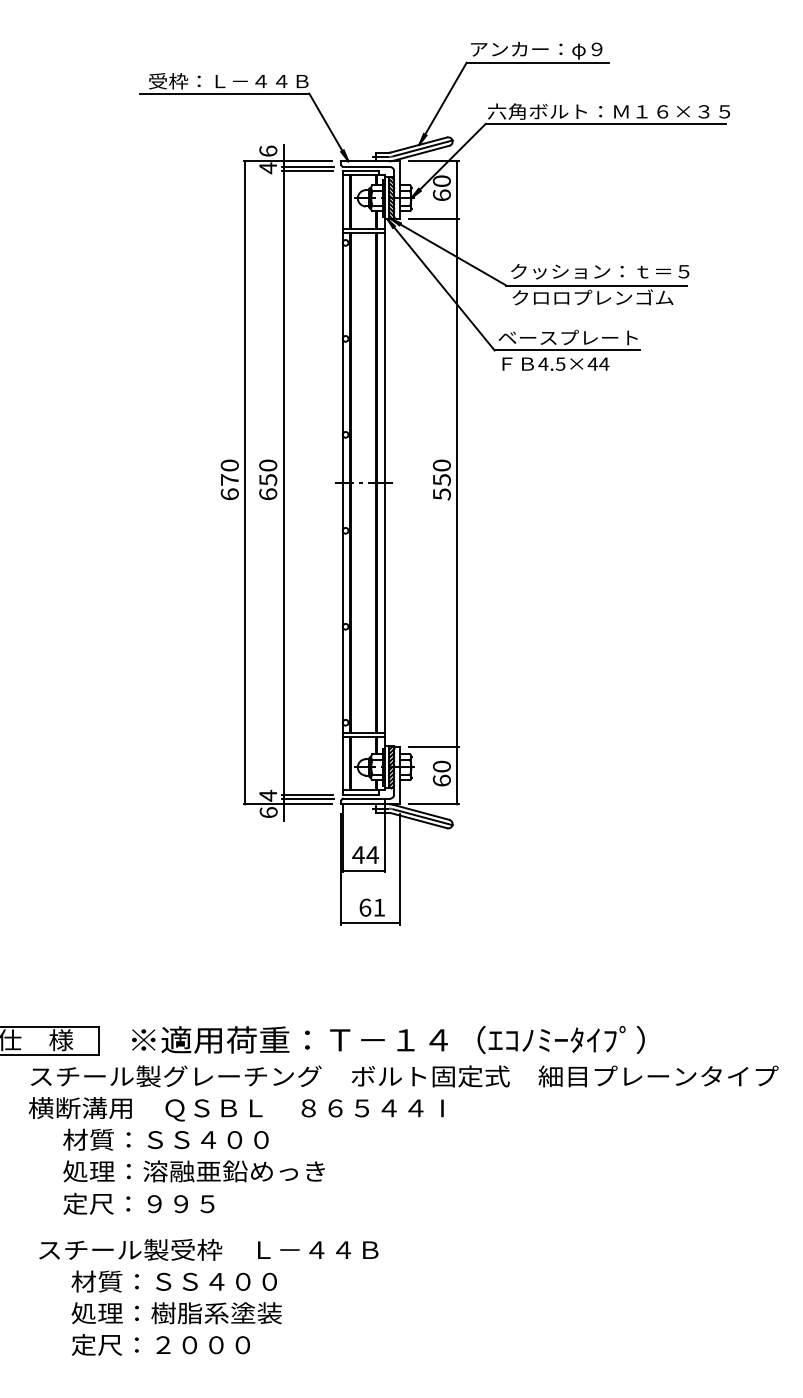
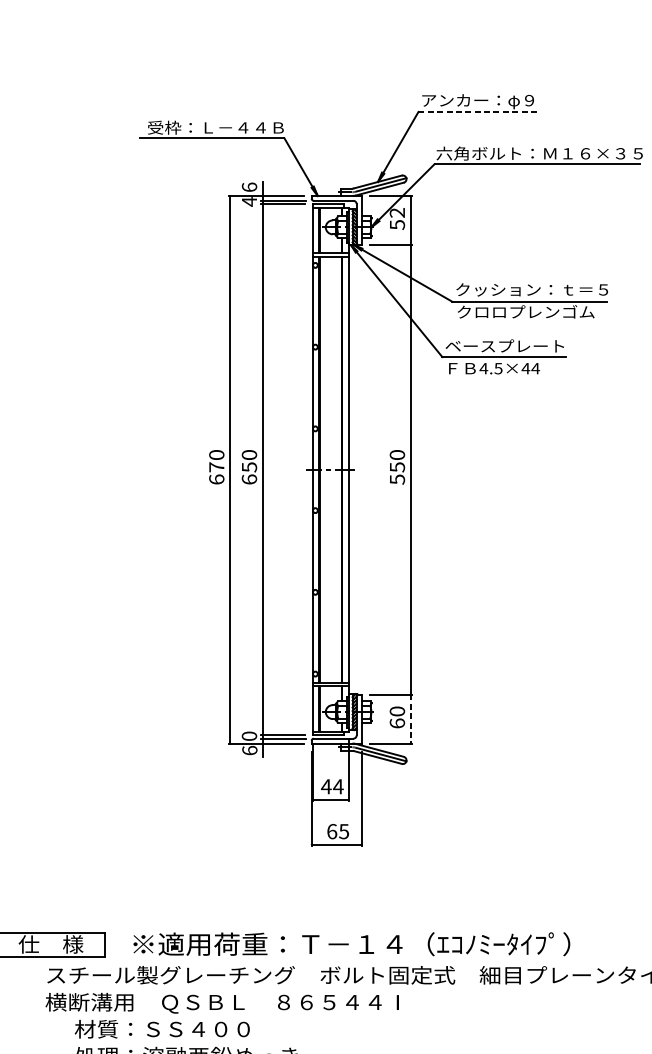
line: (538, 62) -> (479, 111), solid -> dashed
text: (441, 188) -> (397, 219), 60 -> 52
line: (457, 775) -> (410, 719), solid -> dashed
text: (268, 795) -> (249, 736), 4 -> 0
text: (379, 907) -> (344, 831), 61 -> 65

